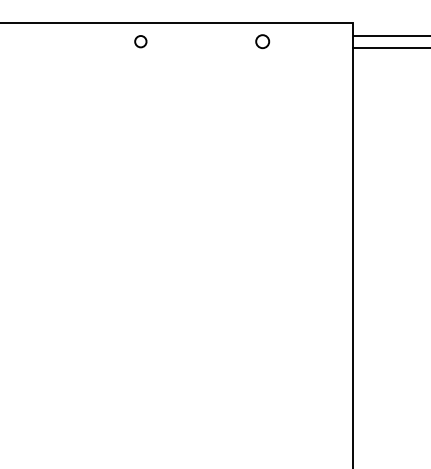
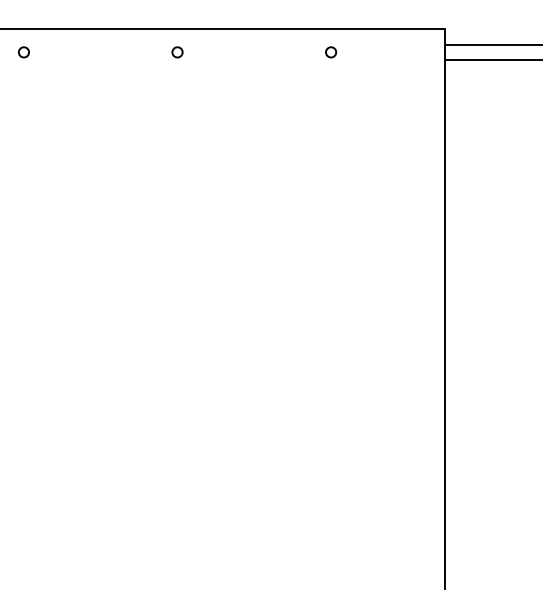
circle: (18, 41) -> (23, 52), added
circle: (140, 41) -> (177, 52), size x0.71
circle: (263, 41) -> (331, 52), size x0.62

